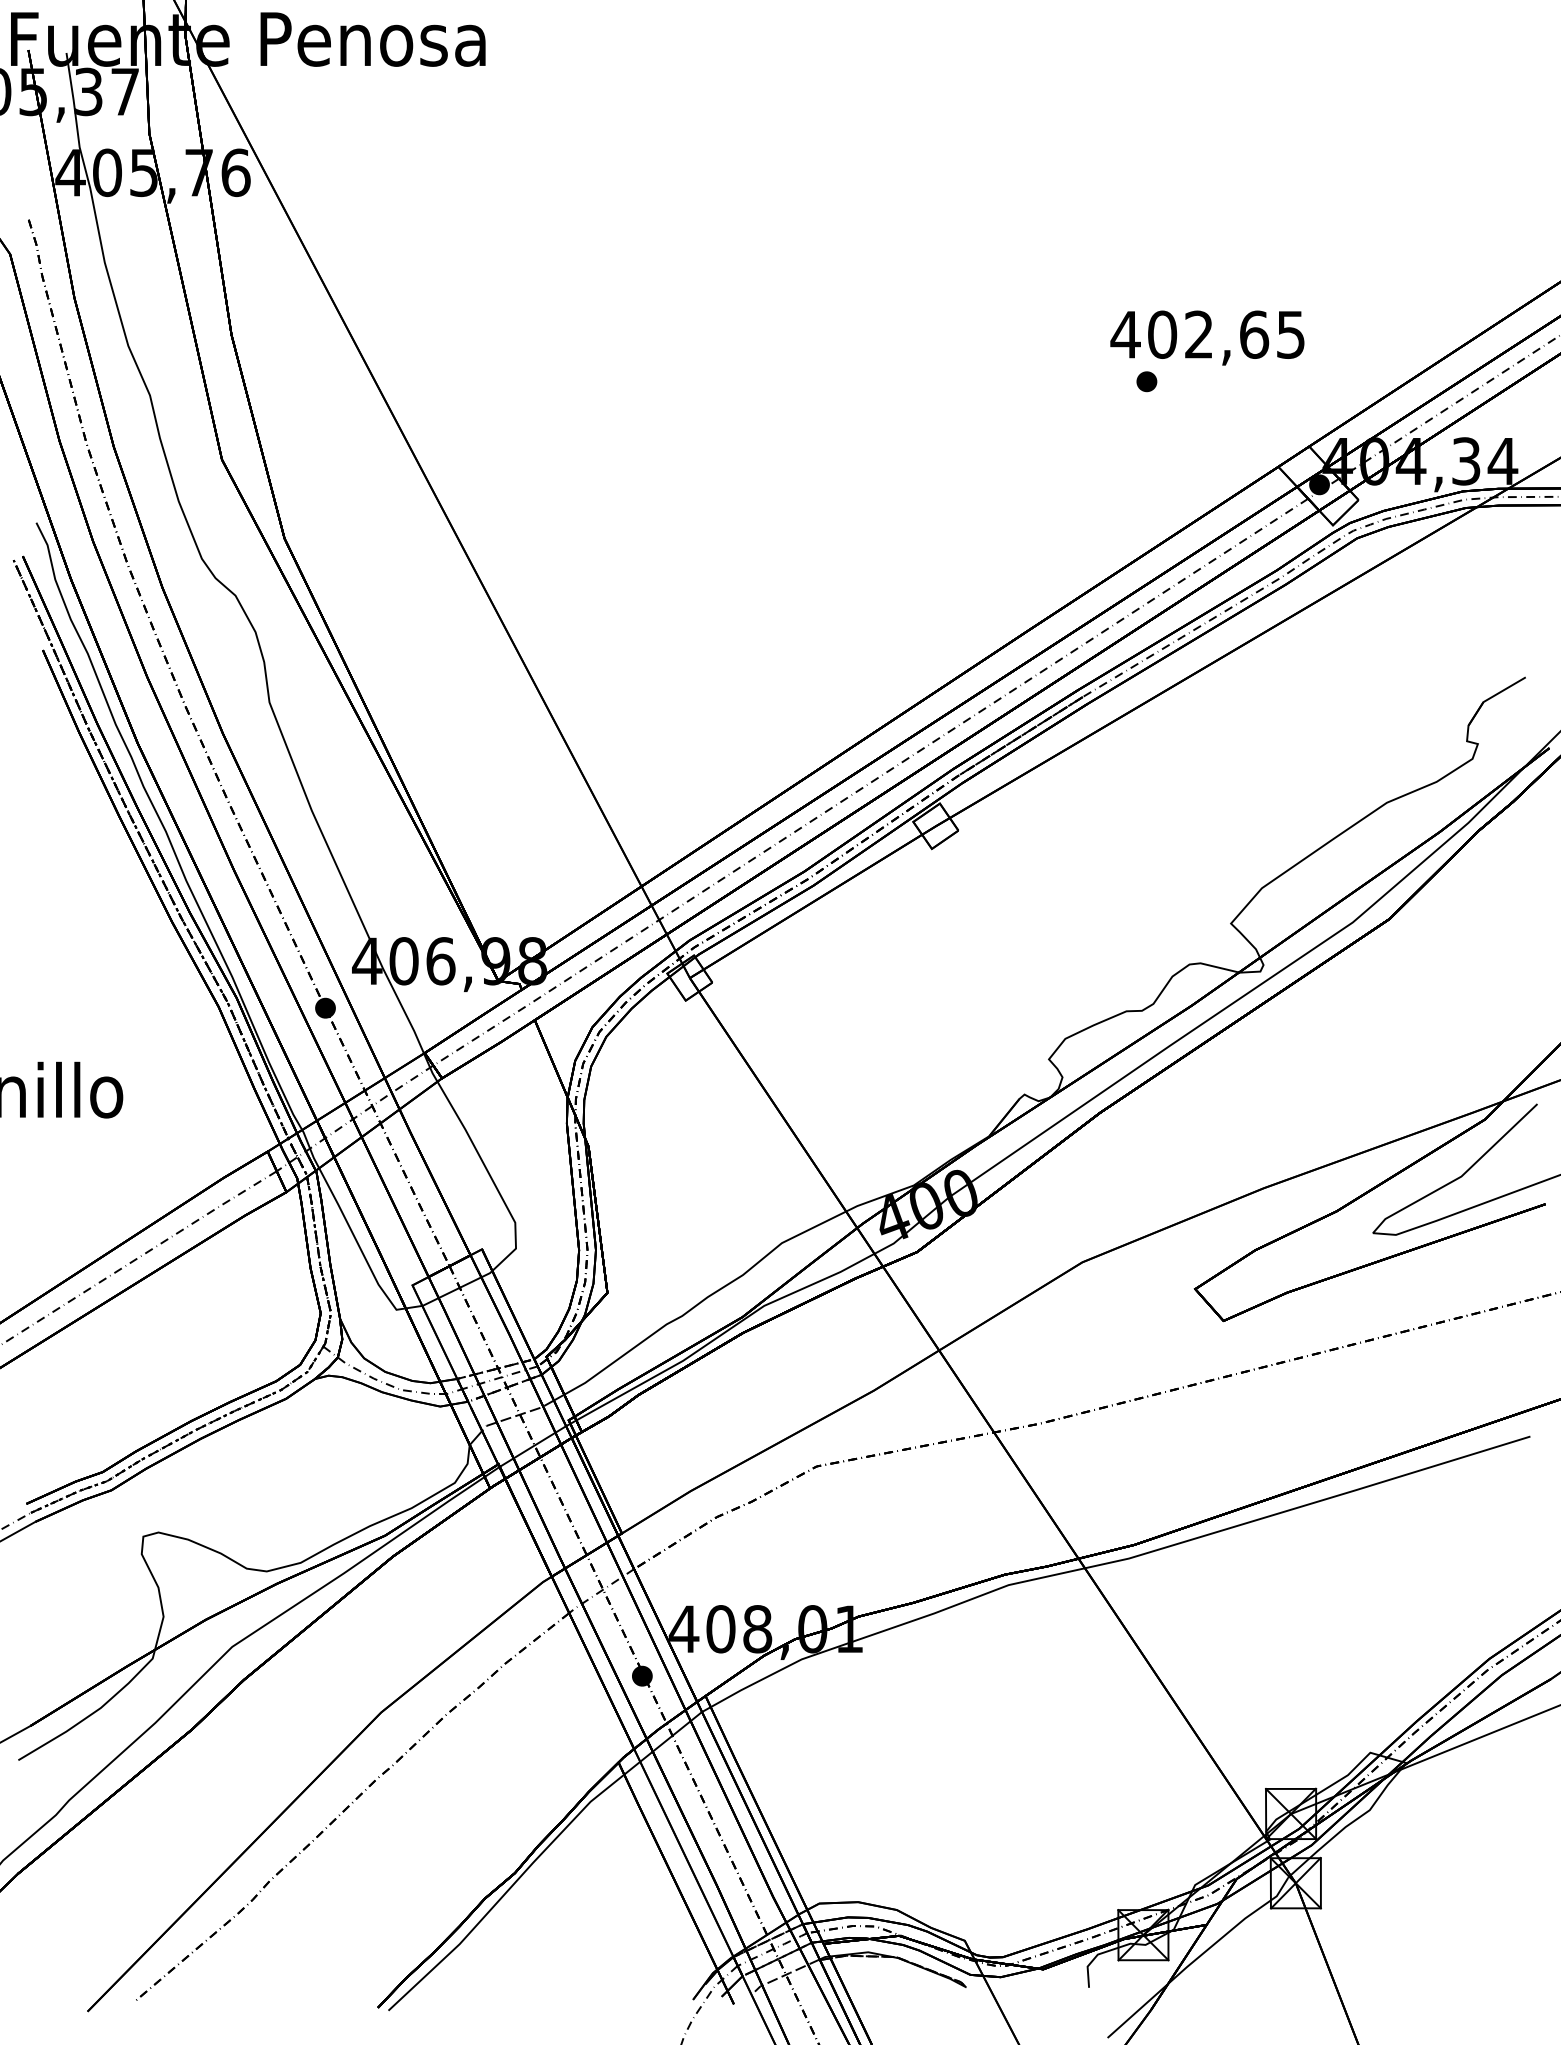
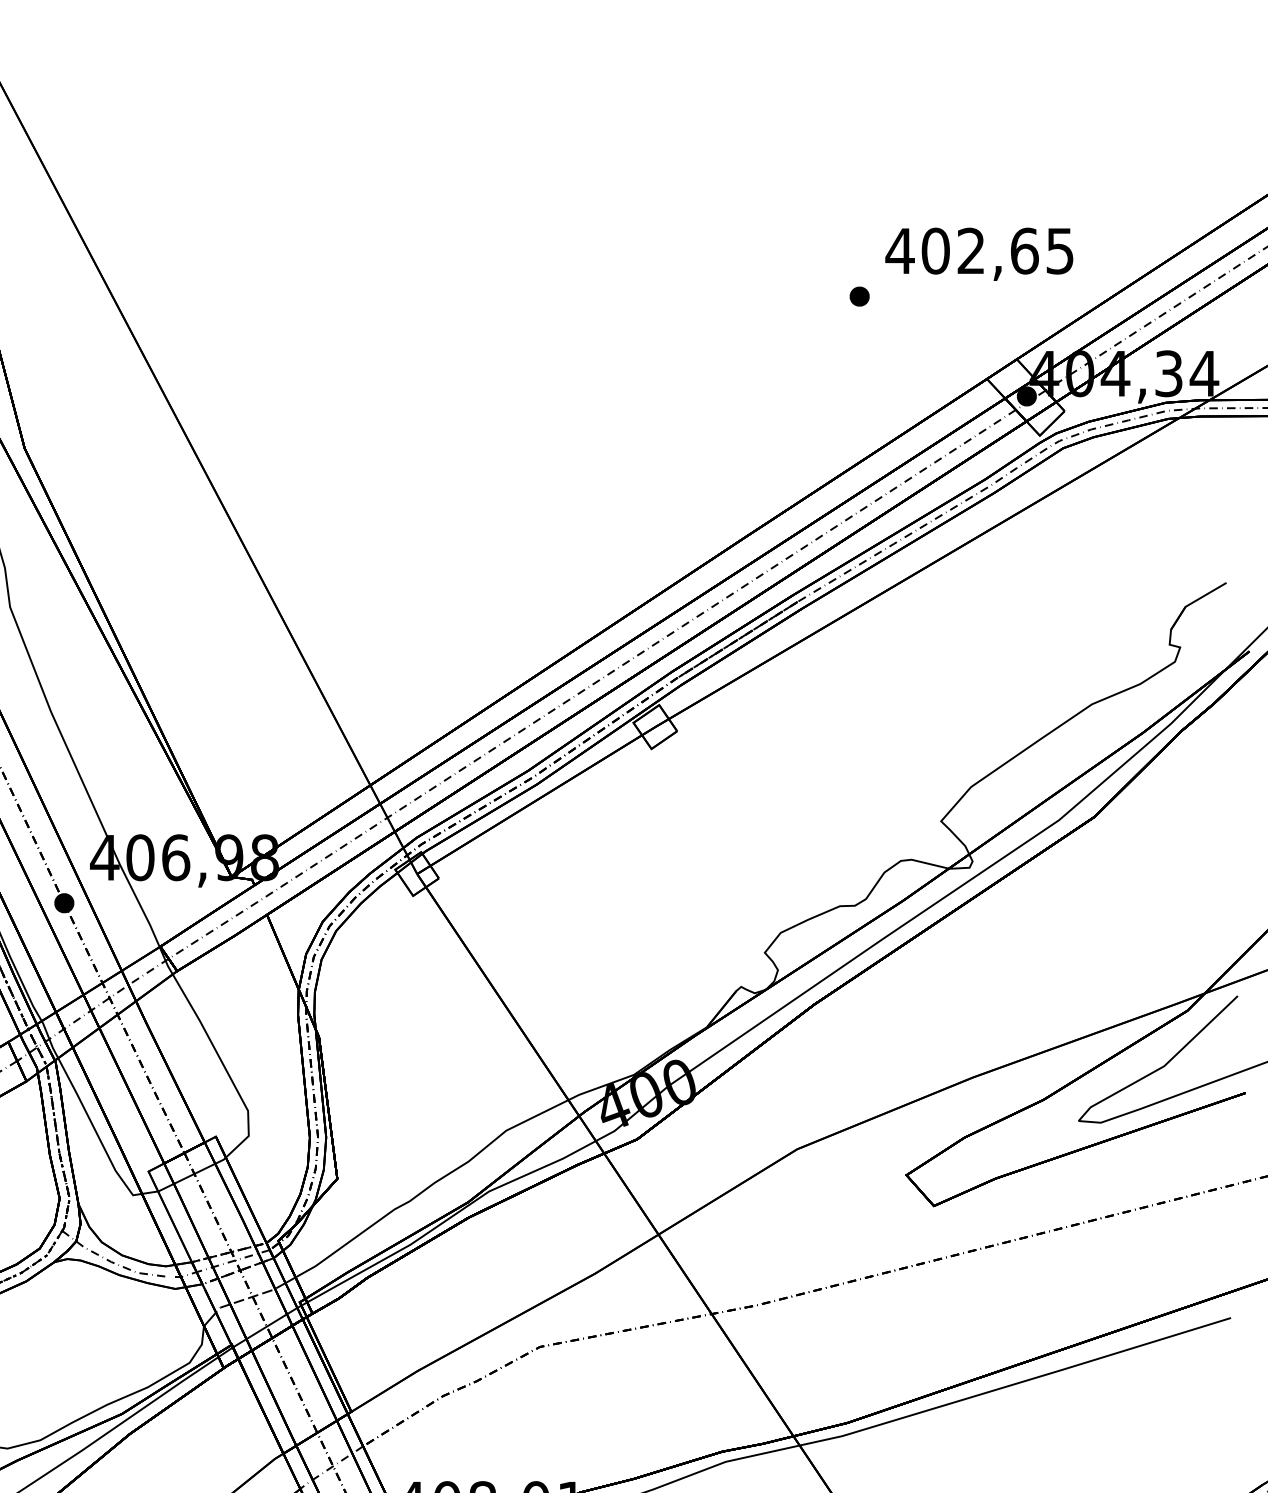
text: (1207, 337) -> (979, 253), moved

